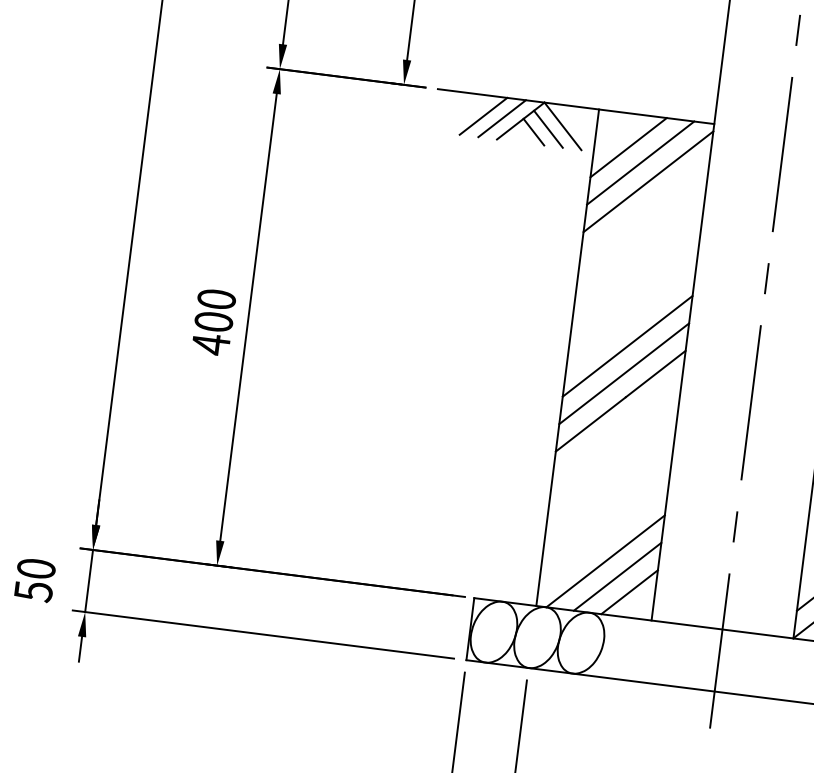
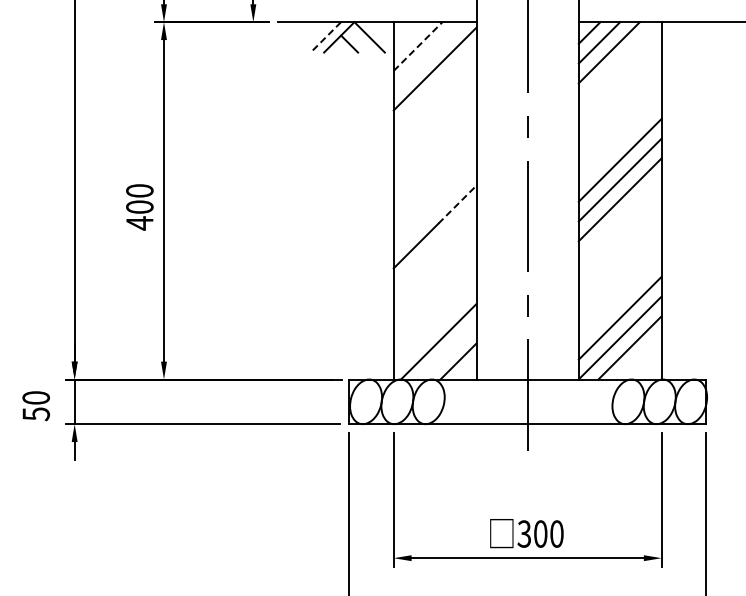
line: (483, 116) -> (312, 37), removed
line: (501, 118) -> (325, 37), solid -> dashed
line: (548, 128) -> (359, 40), removed
line: (629, 147) -> (418, 46), solid -> dashed
line: (639, 163) -> (427, 56), removed
line: (626, 344) -> (434, 186), removed
line: (623, 372) -> (434, 206), removed
line: (655, 373) -> (457, 204), solid -> dashed
line: (617, 576) -> (448, 351), removed

